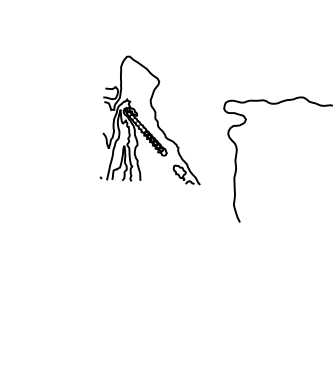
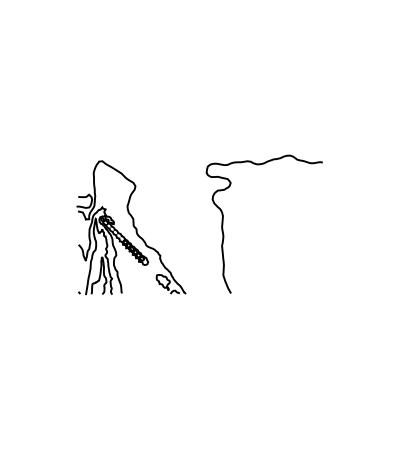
part: (153, 119) -> (131, 227), moved

